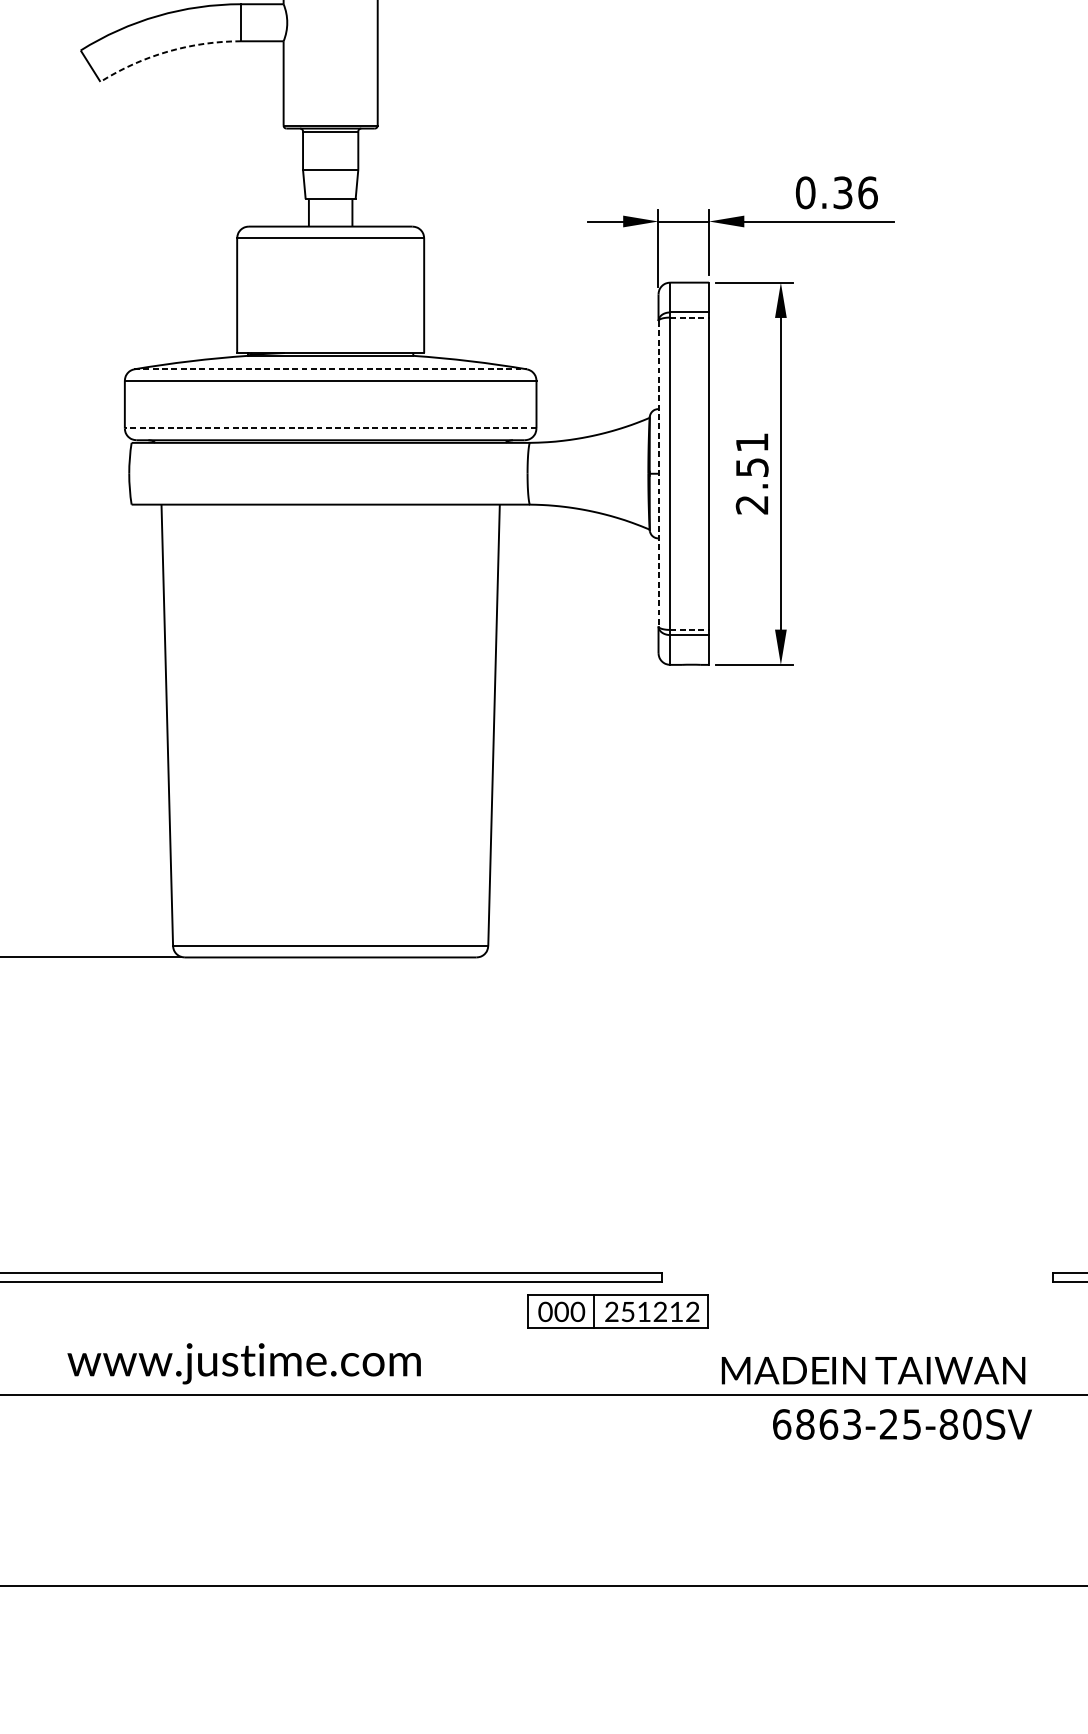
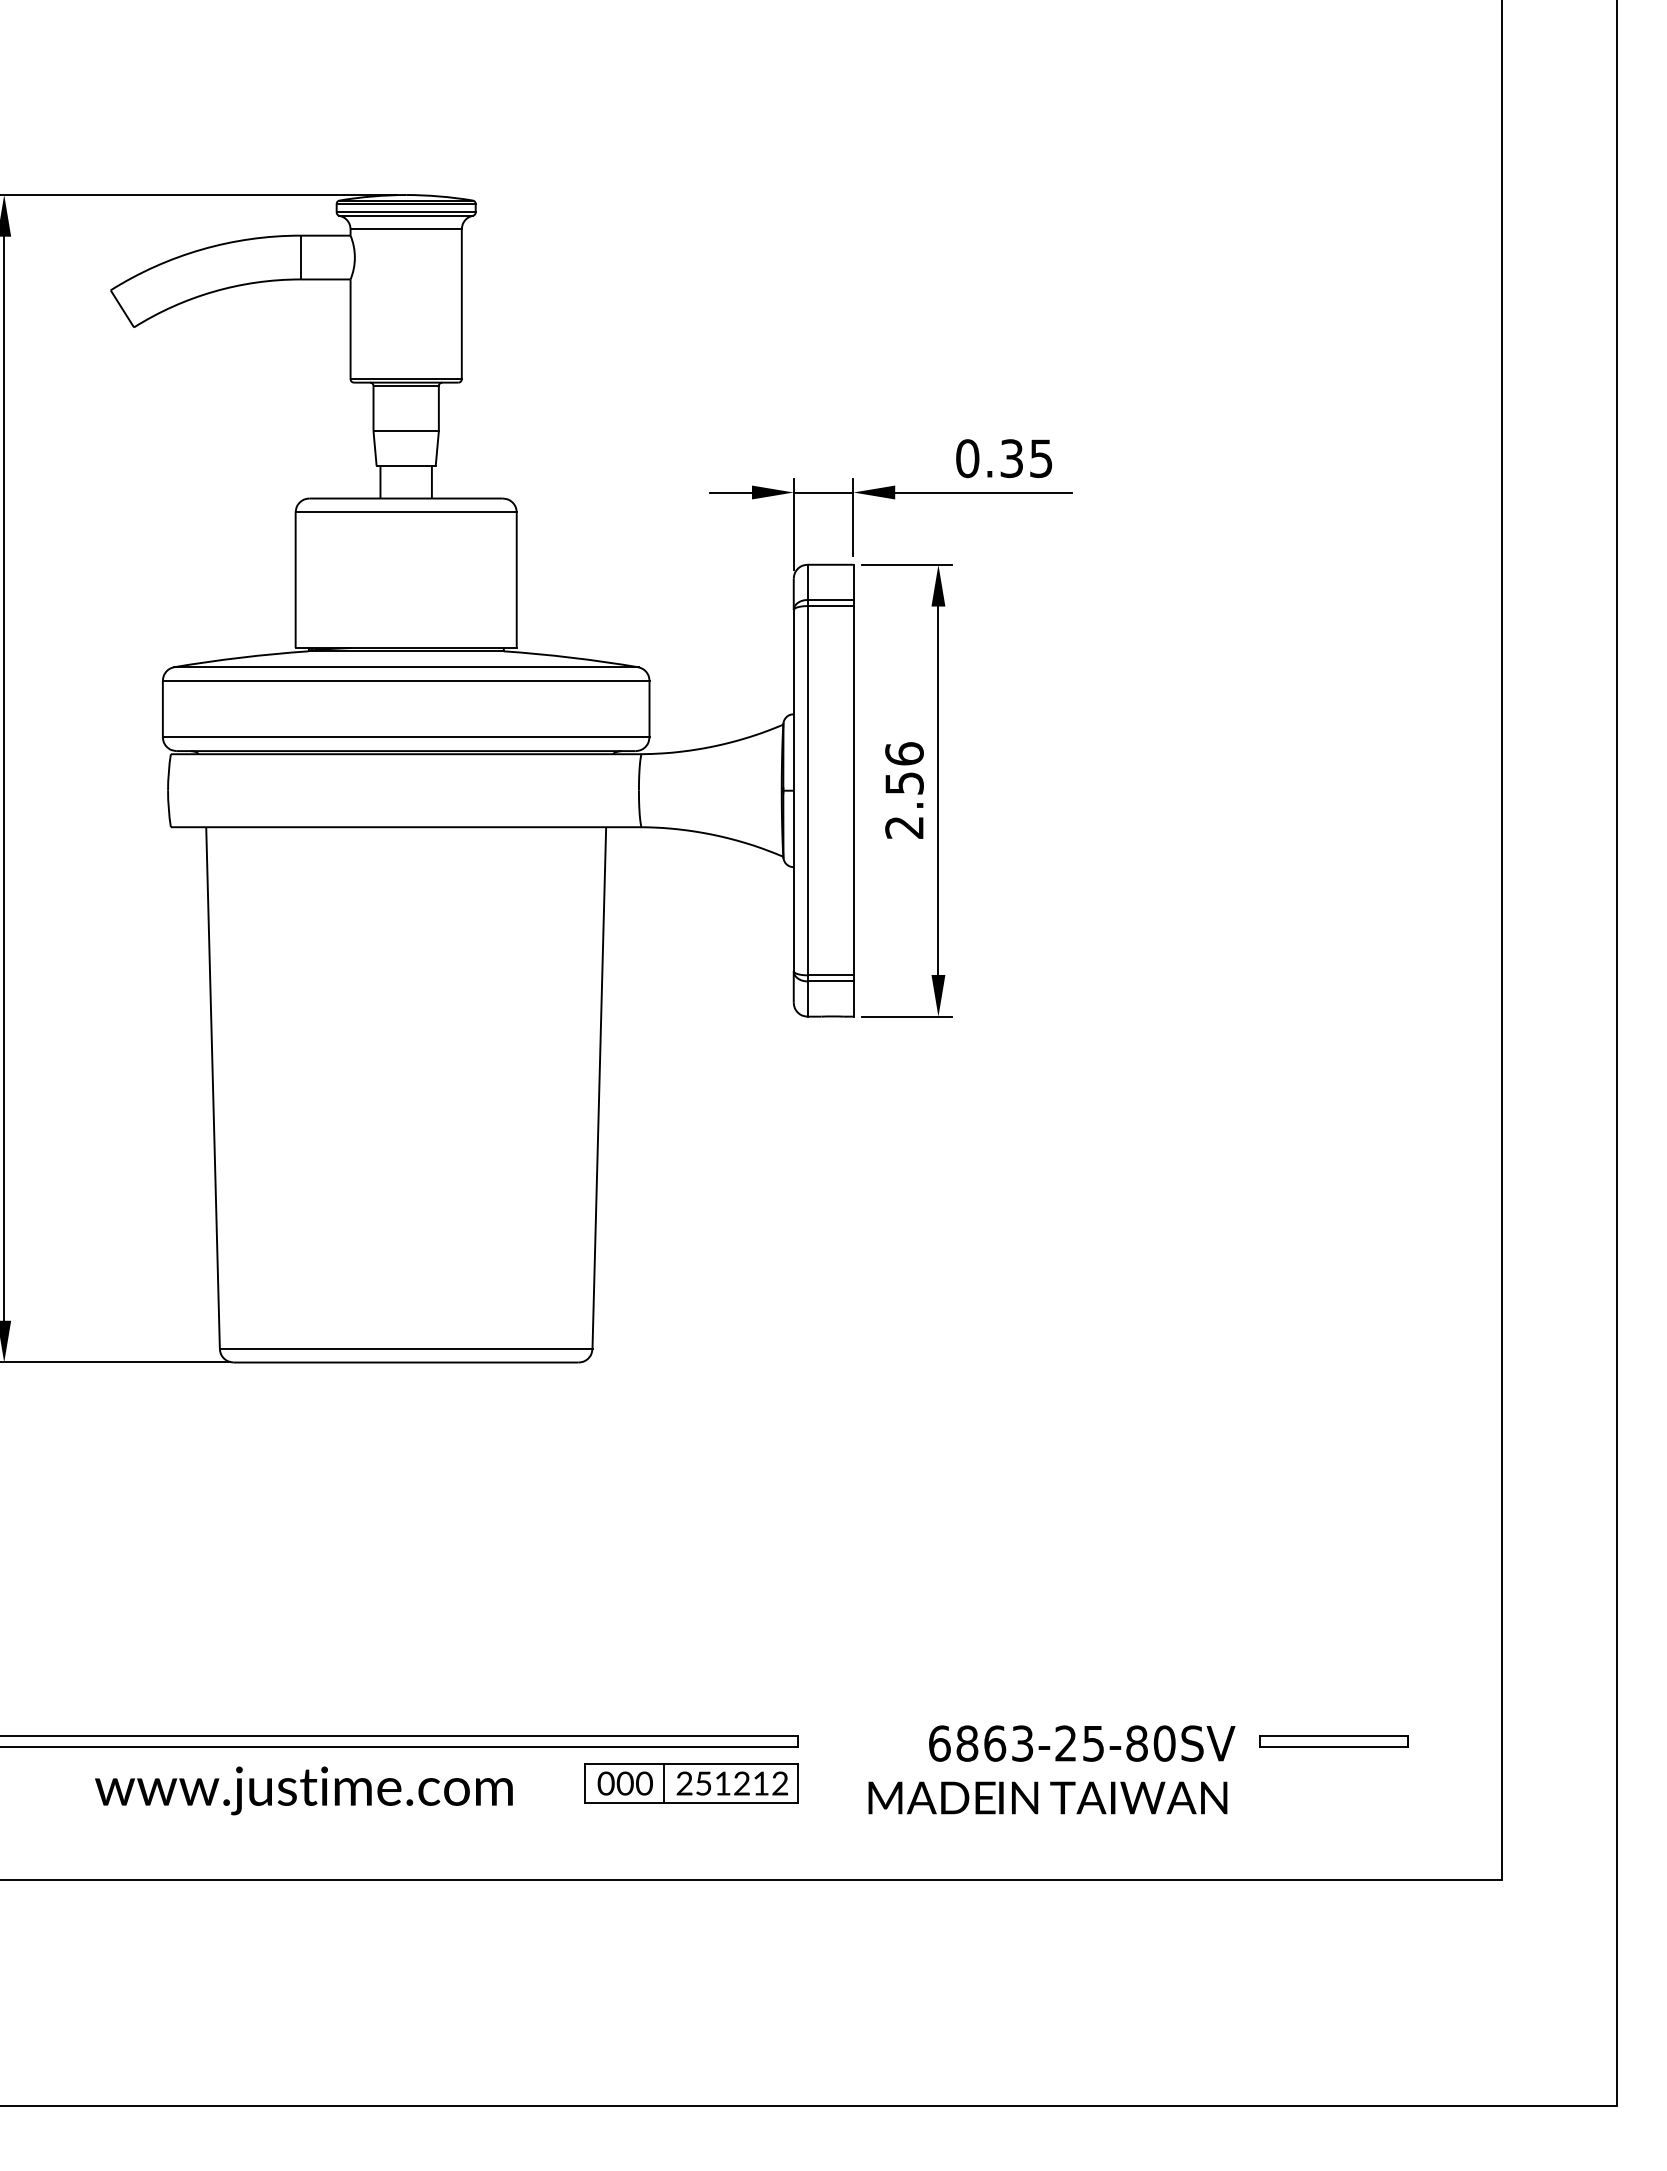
arc: (167, 51) -> (213, 291), dashed -> solid
text: (868, 192) -> (1041, 458), 0.36 -> 0.35
line: (689, 317) -> (830, 606), dashed -> solid
line: (330, 369) -> (406, 667), dashed -> solid
line: (330, 428) -> (405, 737), dashed -> solid
text: (752, 442) -> (904, 753), 2.51 -> 2.56
line: (658, 473) -> (793, 790), dashed -> solid
line: (689, 630) -> (830, 975), dashed -> solid
part: (617, 1311) -> (691, 1783), moved
text: (243, 1363) -> (303, 1790), moved
text: (873, 1370) -> (1047, 1797), moved
text: (902, 1424) -> (1082, 1743), moved

